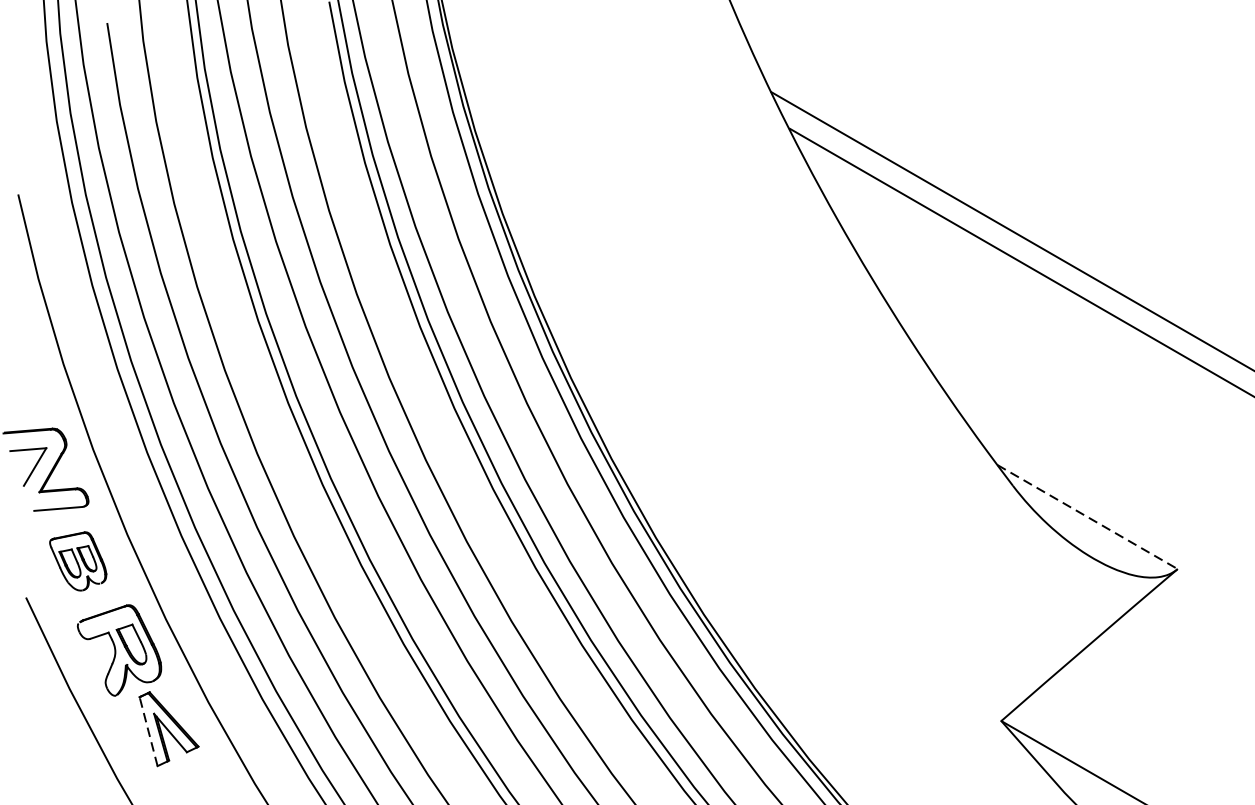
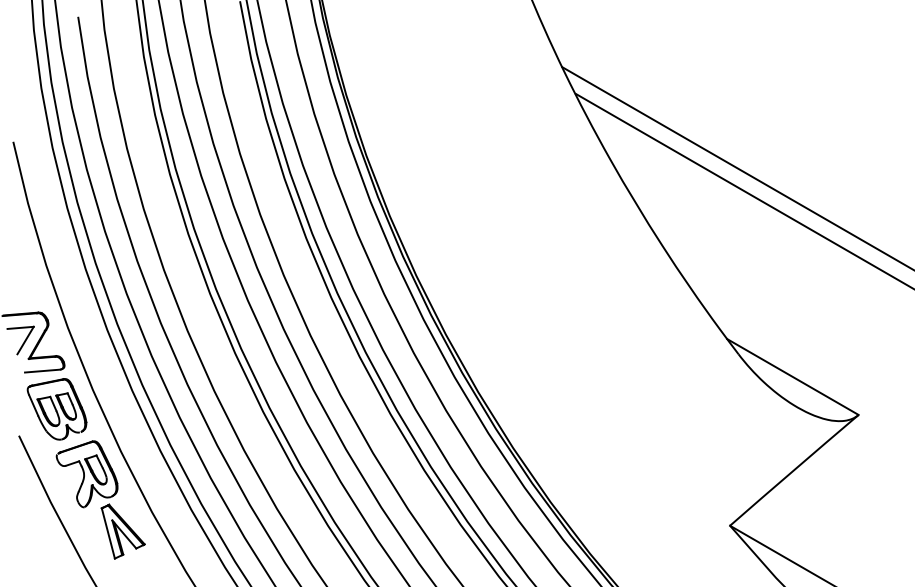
line: (1086, 517) -> (792, 377), dashed -> solid
part: (77, 561) -> (56, 409), size x1.43
line: (148, 731) -> (108, 533), dashed -> solid

